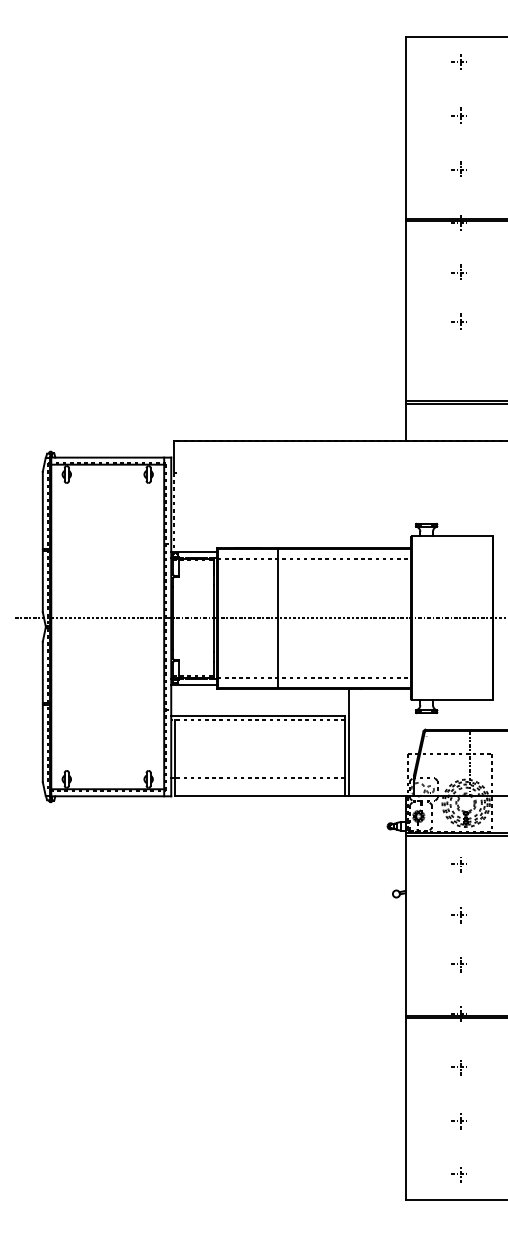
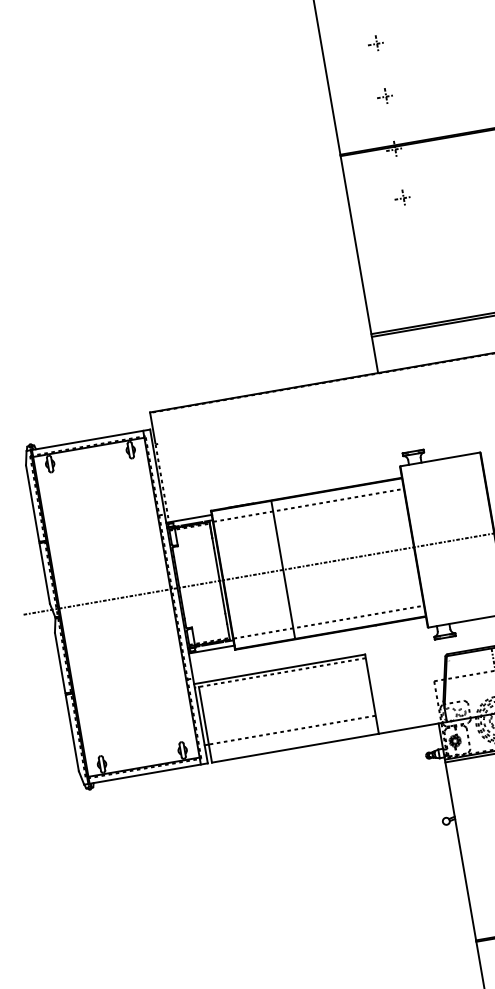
part: (458, 321) -> (410, 246), removed
line: (349, 742) -> (374, 680), removed

